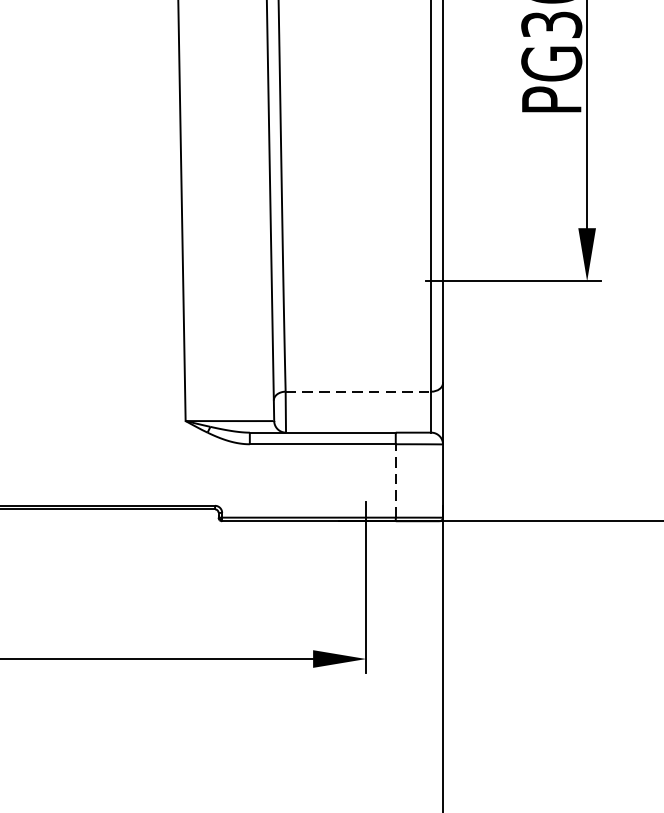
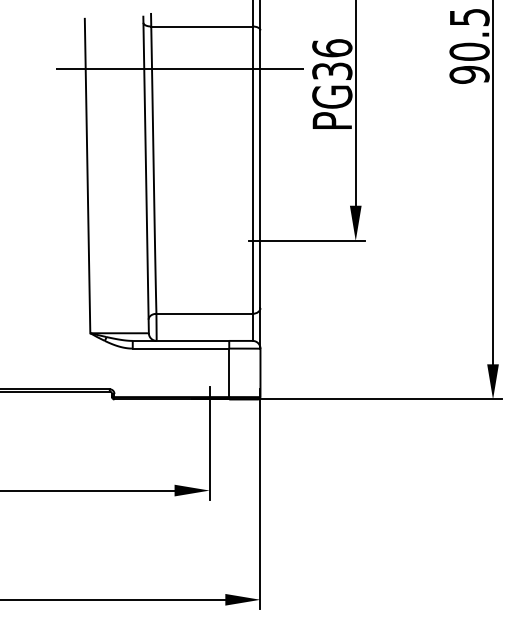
line: (320, 20) -> (179, 68), added
line: (359, 391) -> (205, 313), dashed -> solid
line: (396, 480) -> (229, 372), dashed -> solid

